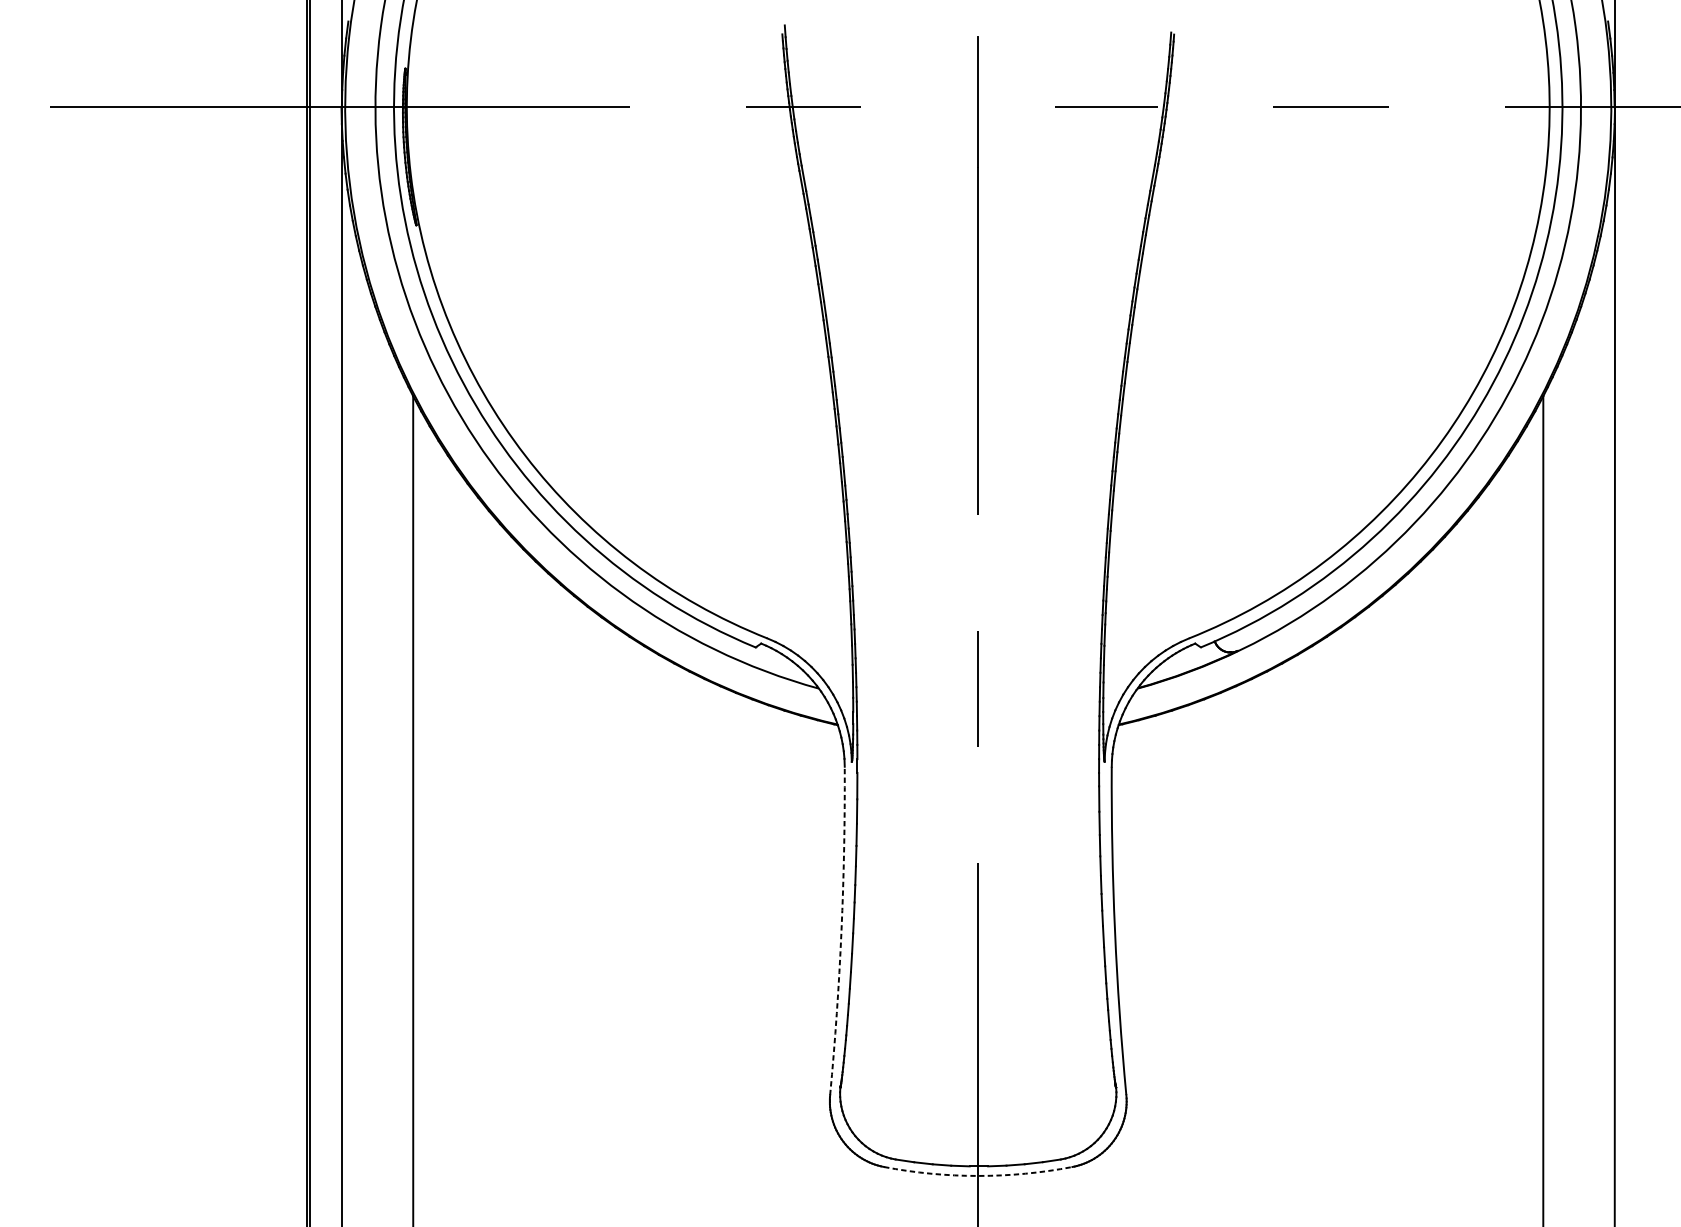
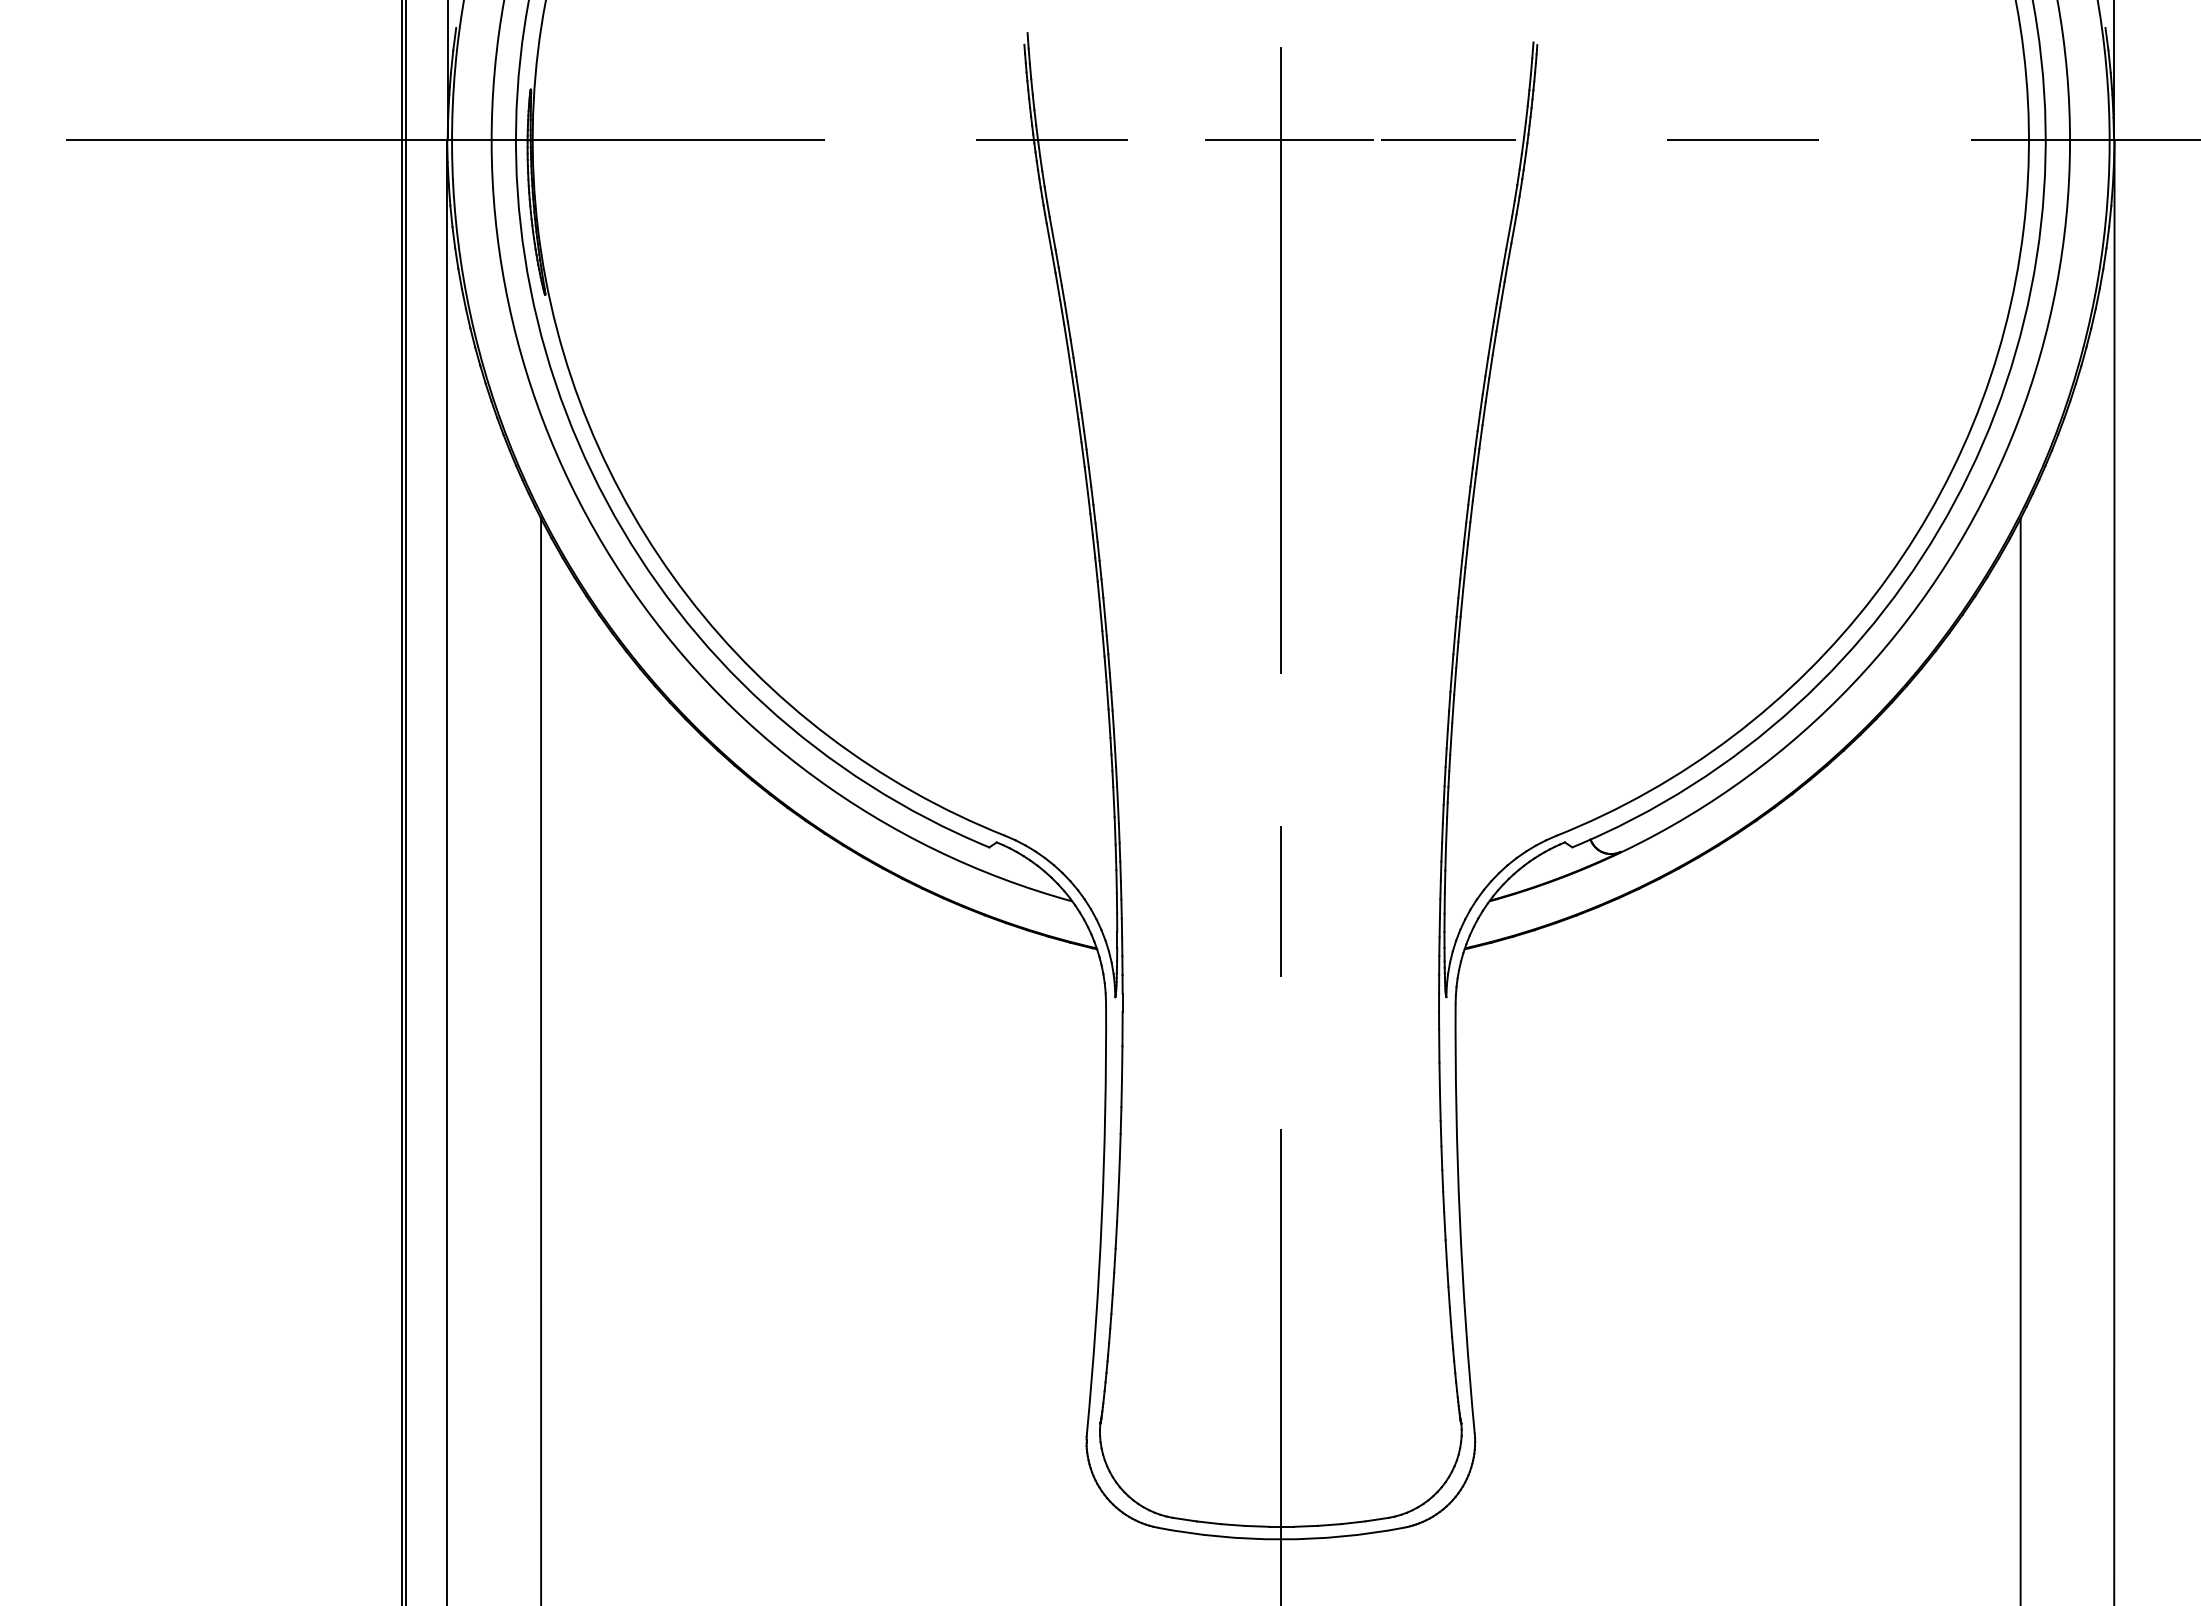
line: (984, 107) -> (1288, 140), added
arc: (841, 930) -> (1101, 1218), dashed -> solid
arc: (977, 1176) -> (1280, 1539), dashed -> solid

